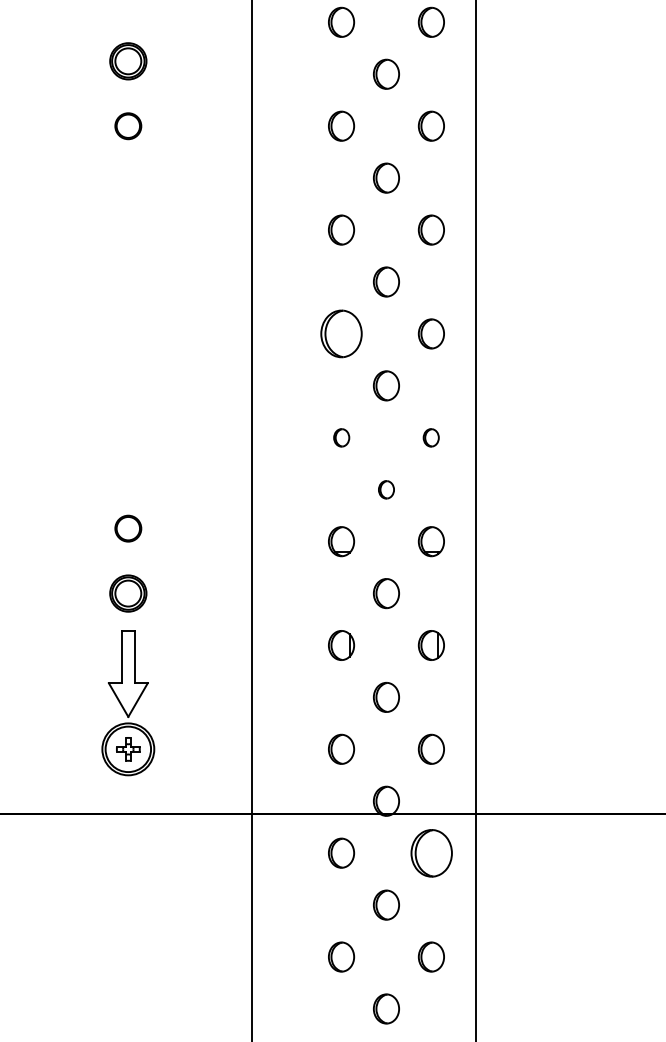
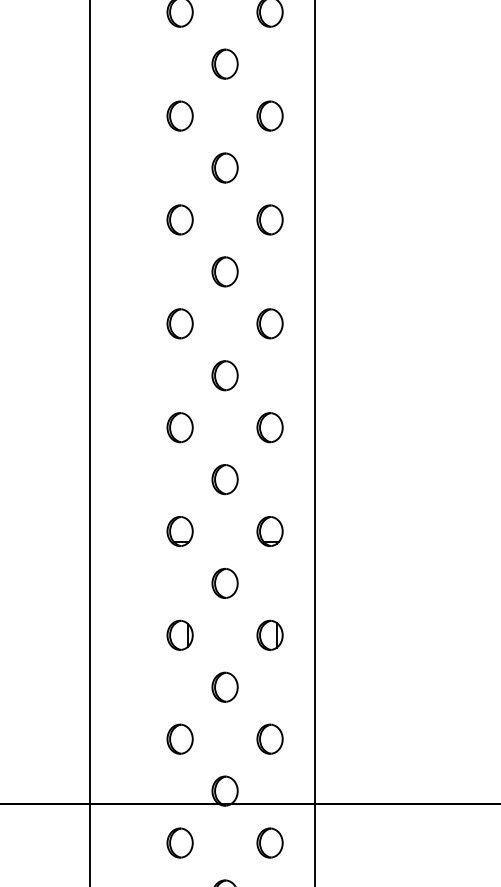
part: (341, 333) -> (180, 323), size x0.62
part: (341, 437) -> (180, 427), size x1.67
part: (430, 437) -> (269, 427), size x1.67
part: (386, 489) -> (225, 479), size x1.67
part: (430, 852) -> (269, 842), size x0.62

